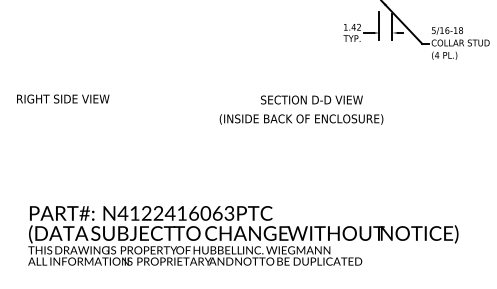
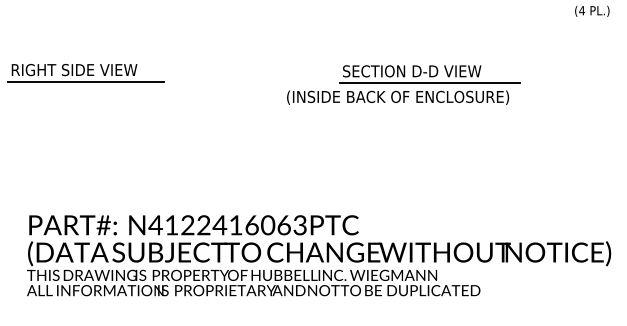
line: (71, 107) -> (85, 81), added
line: (324, 108) -> (429, 82), added

